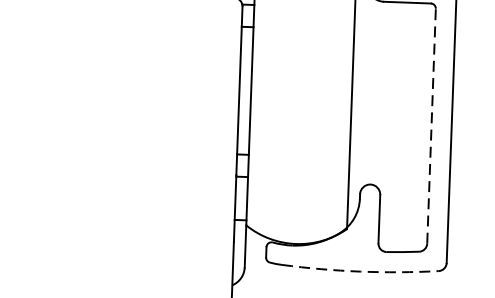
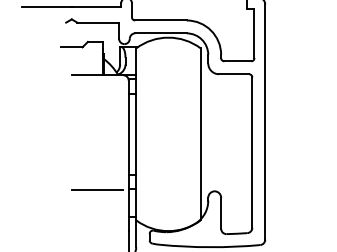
line: (431, 126) -> (252, 152), dashed -> solid
line: (187, 176) -> (97, 190), added
arc: (360, 272) -> (210, 247), dashed -> solid

